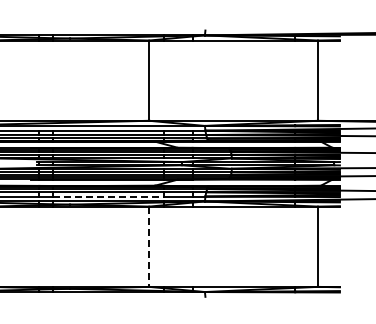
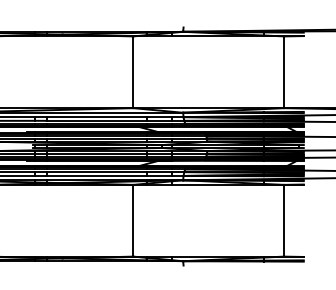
line: (108, 196) -> (96, 175), dashed -> solid
line: (149, 247) -> (133, 221), dashed -> solid

